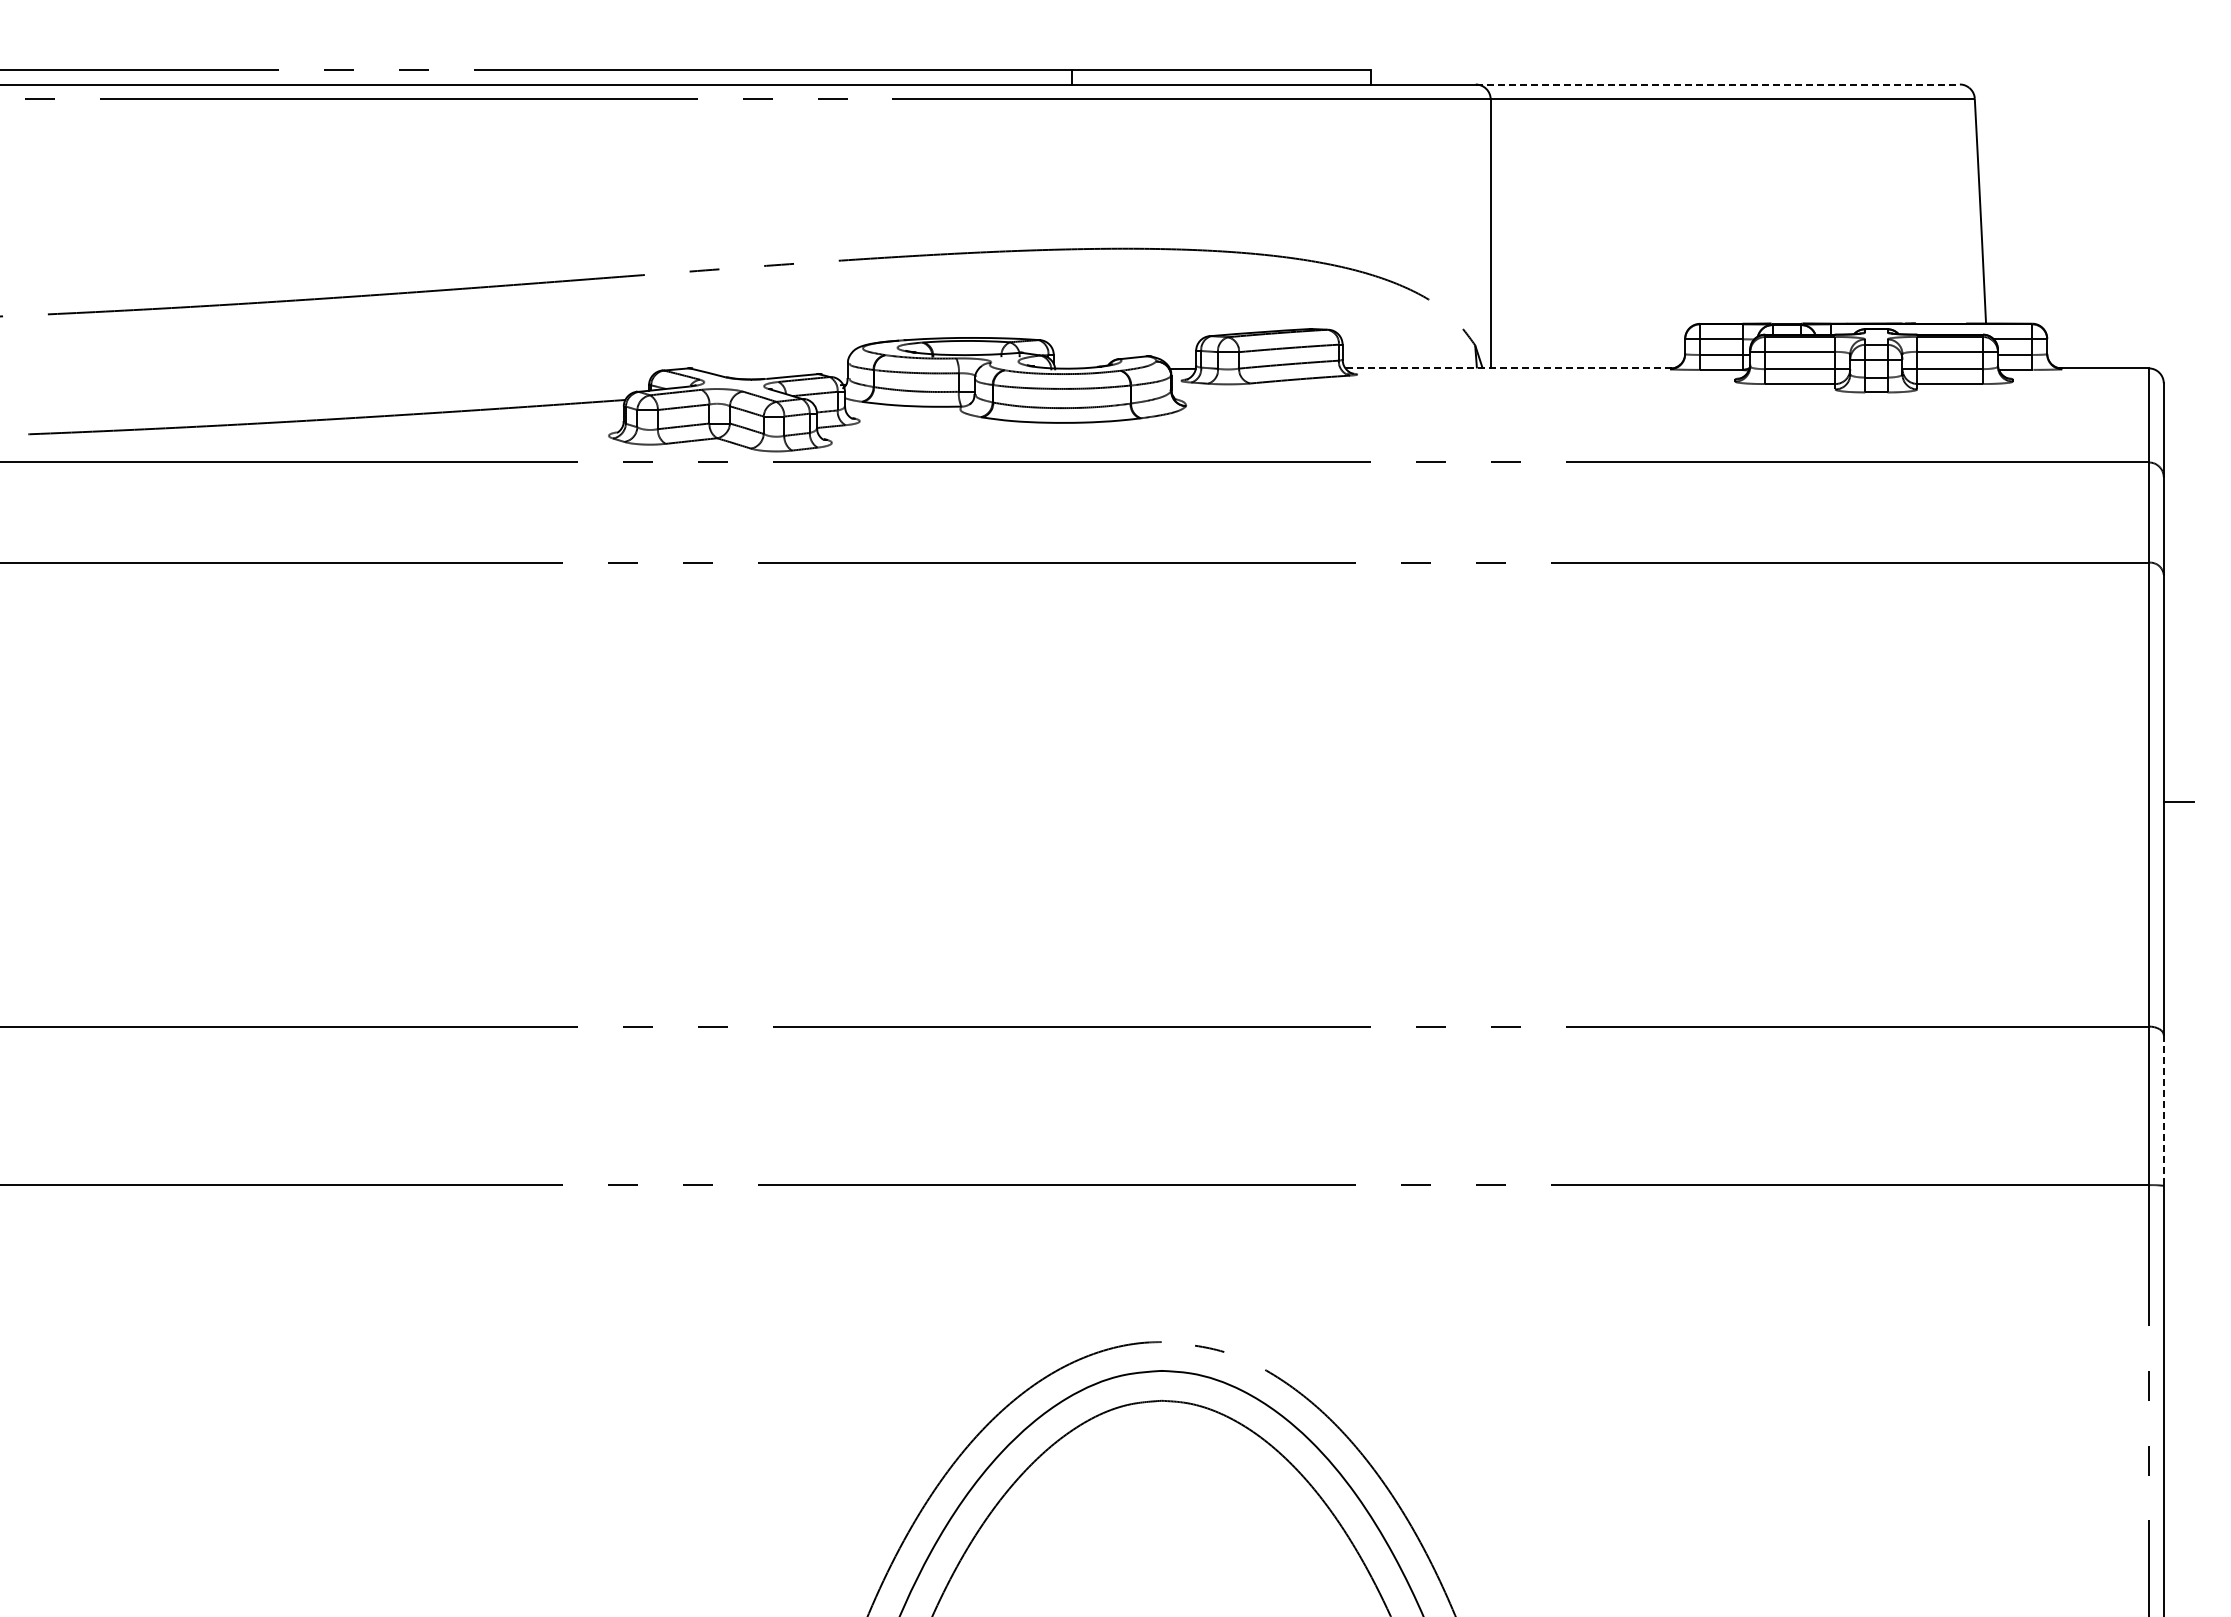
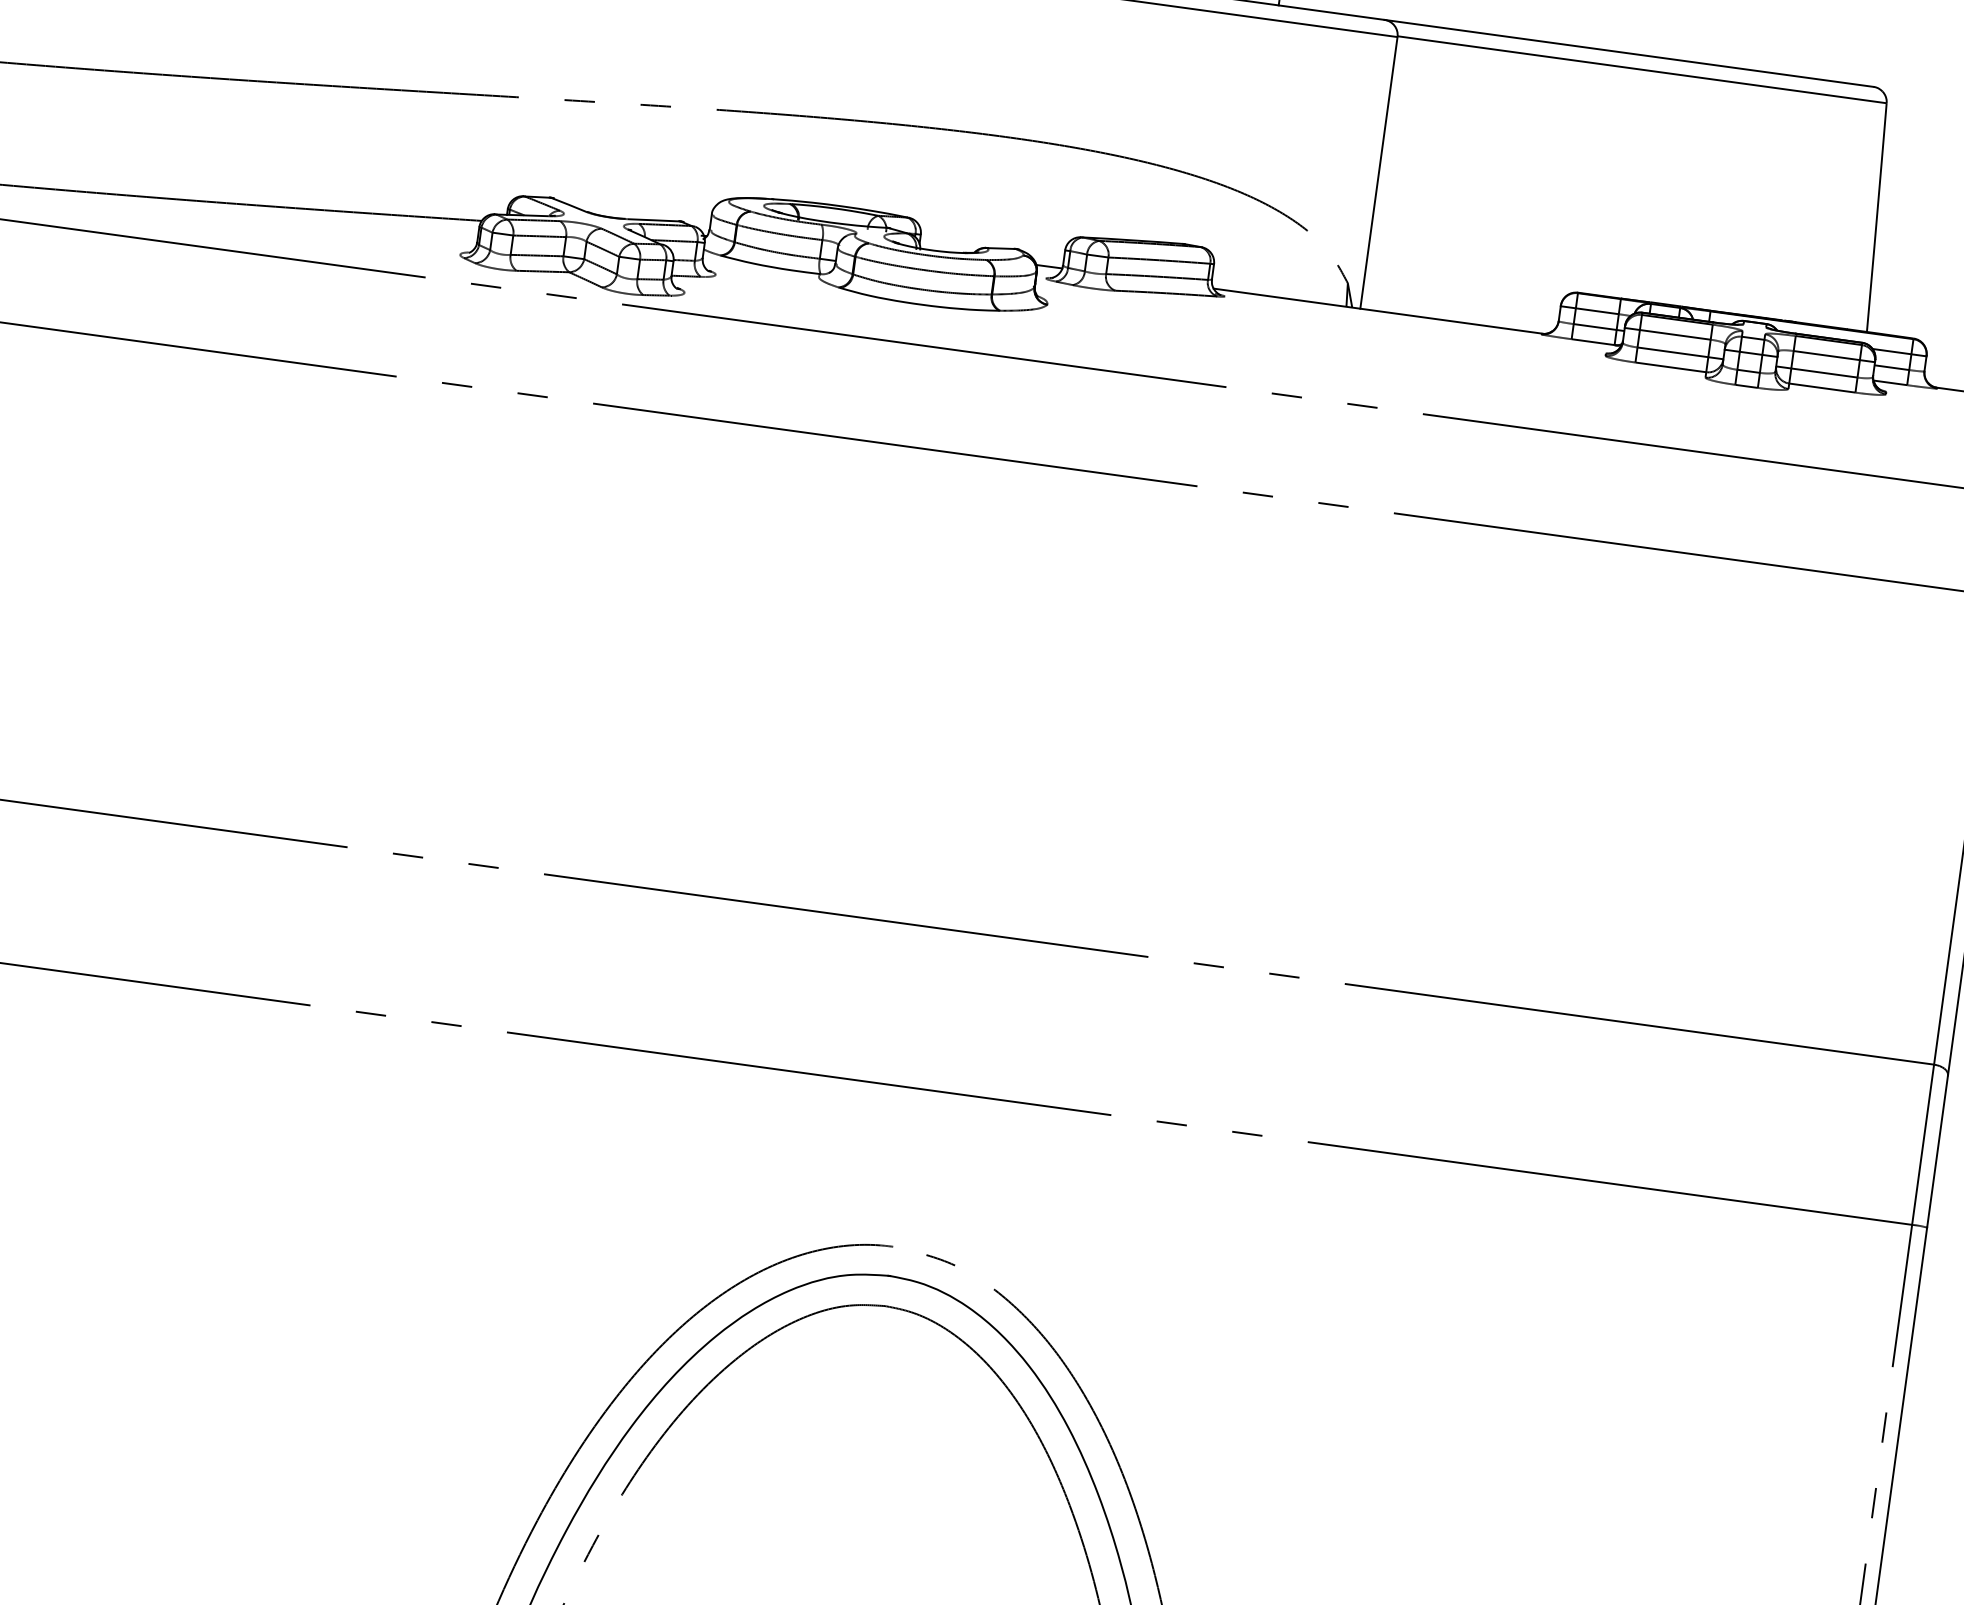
line: (1718, 84) -> (1629, 53), dashed -> solid
line: (1508, 368) -> (1378, 311), dashed -> solid
line: (2163, 1110) -> (1937, 1151), dashed -> solid

